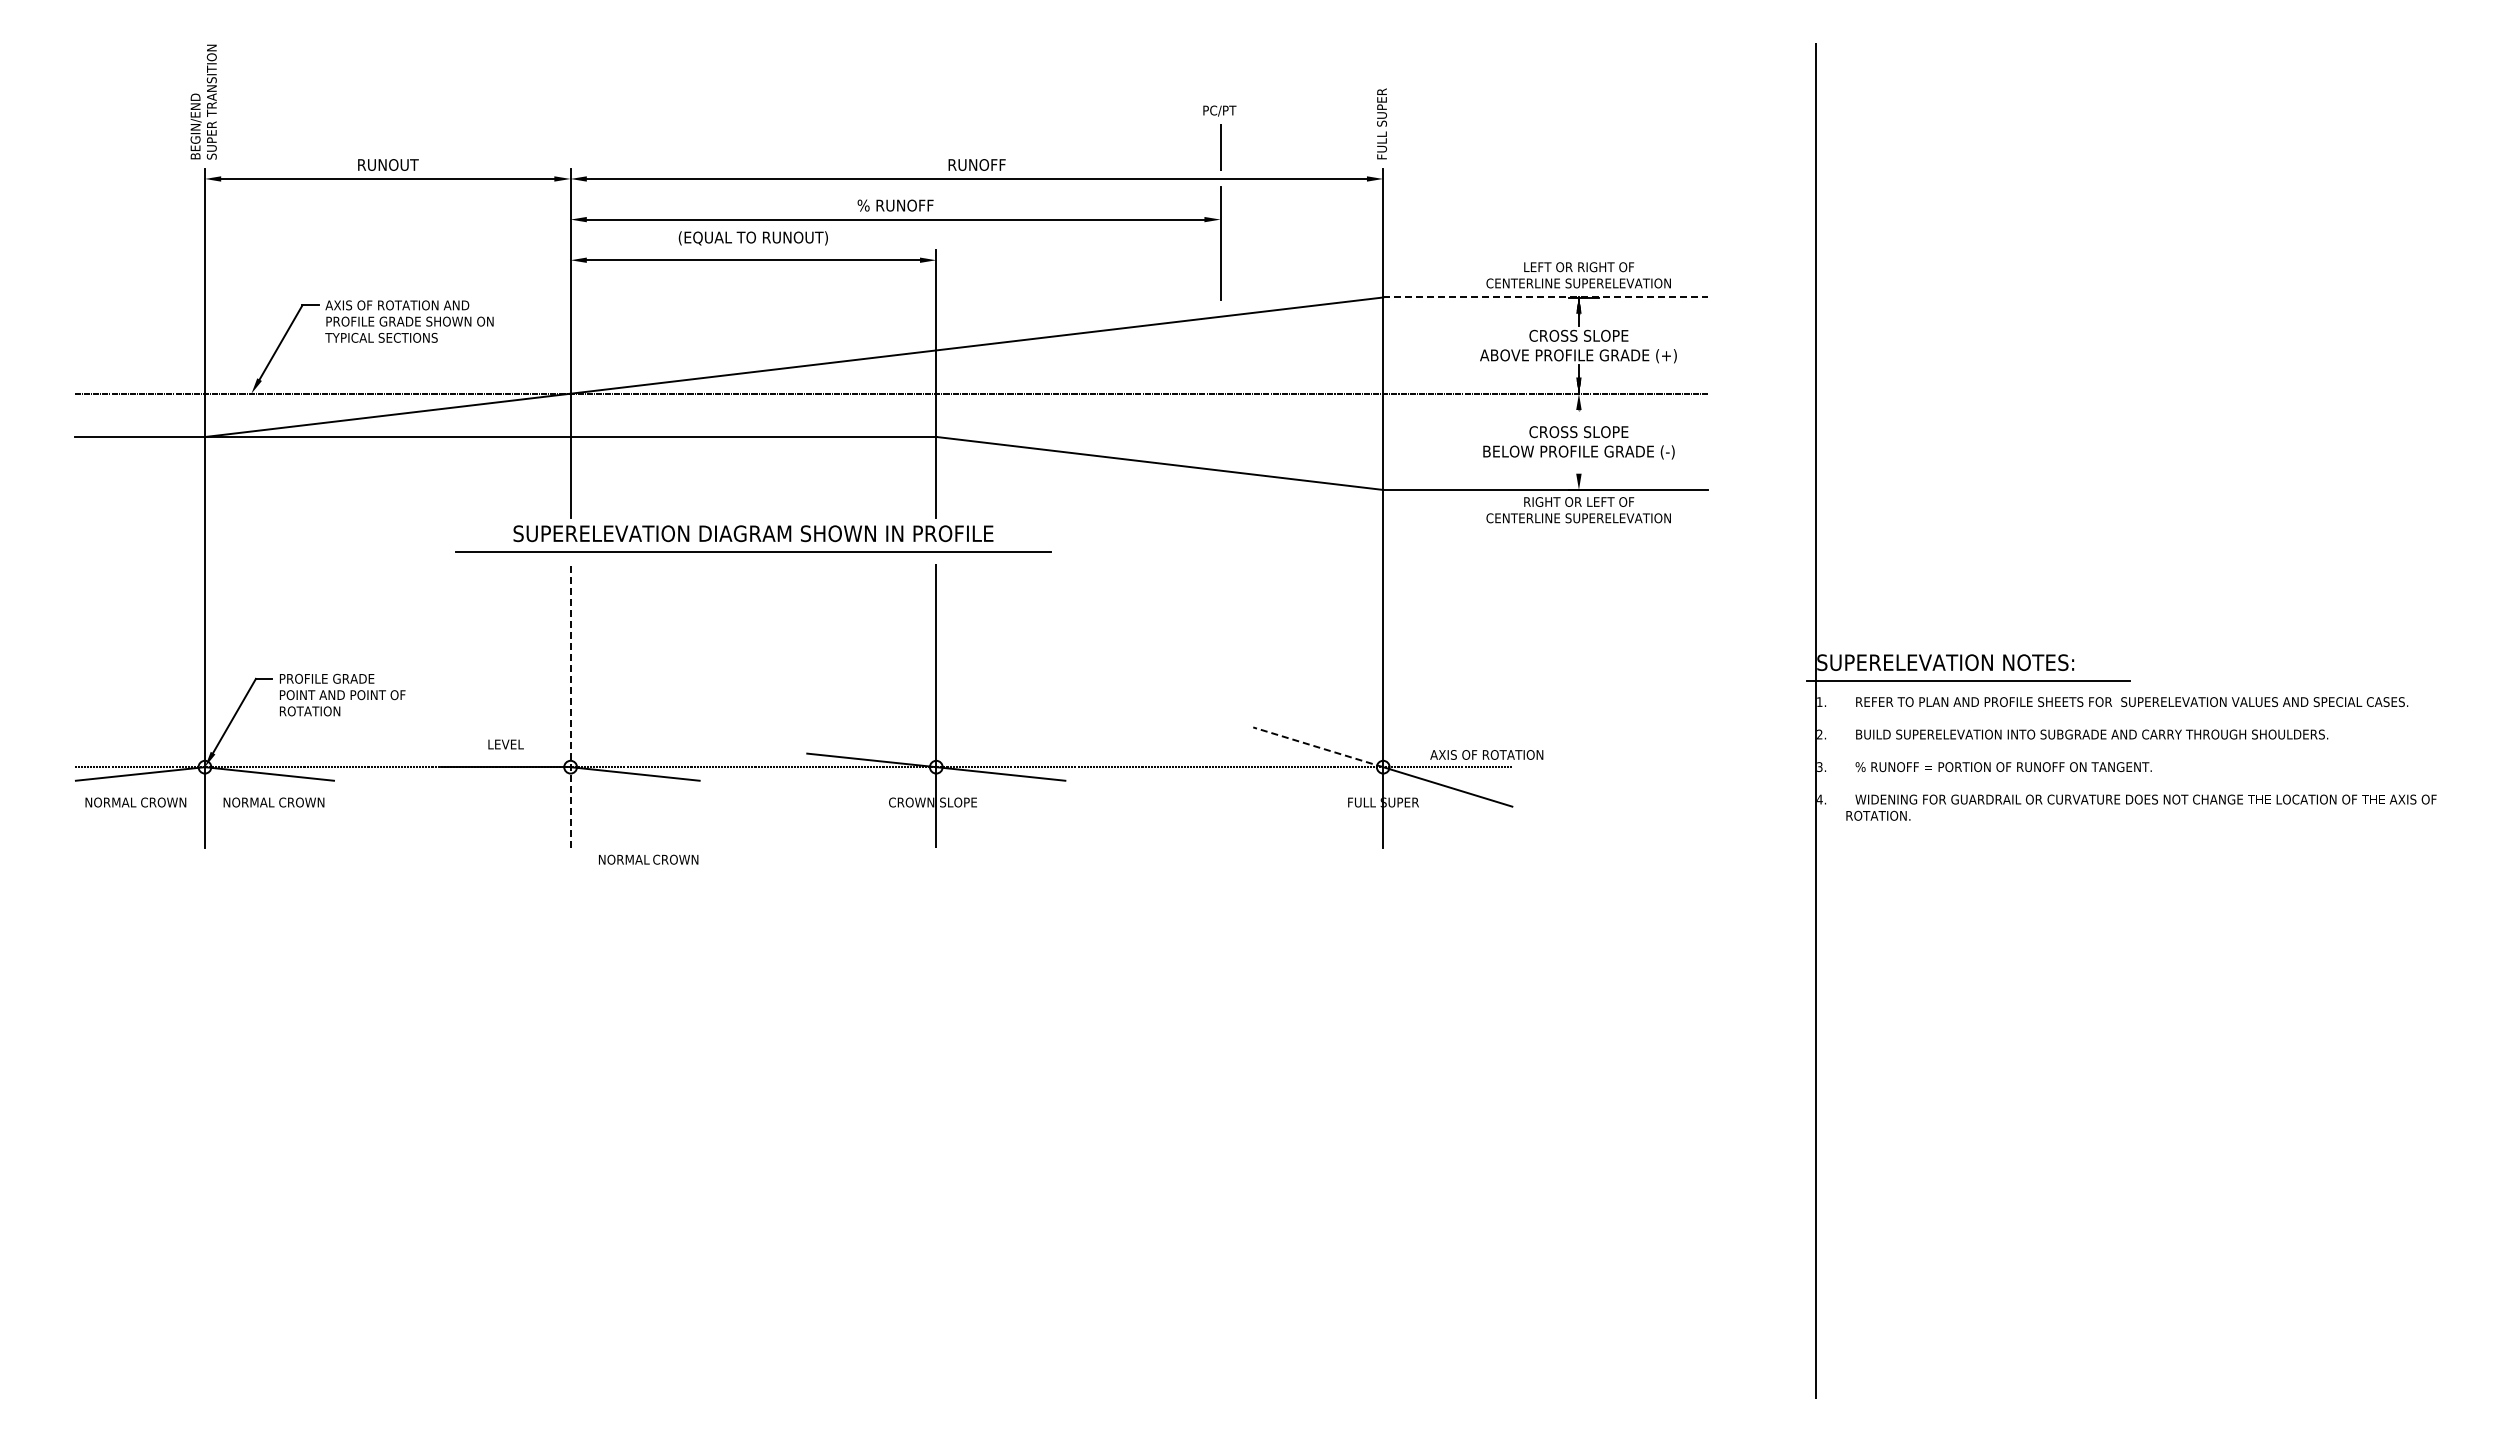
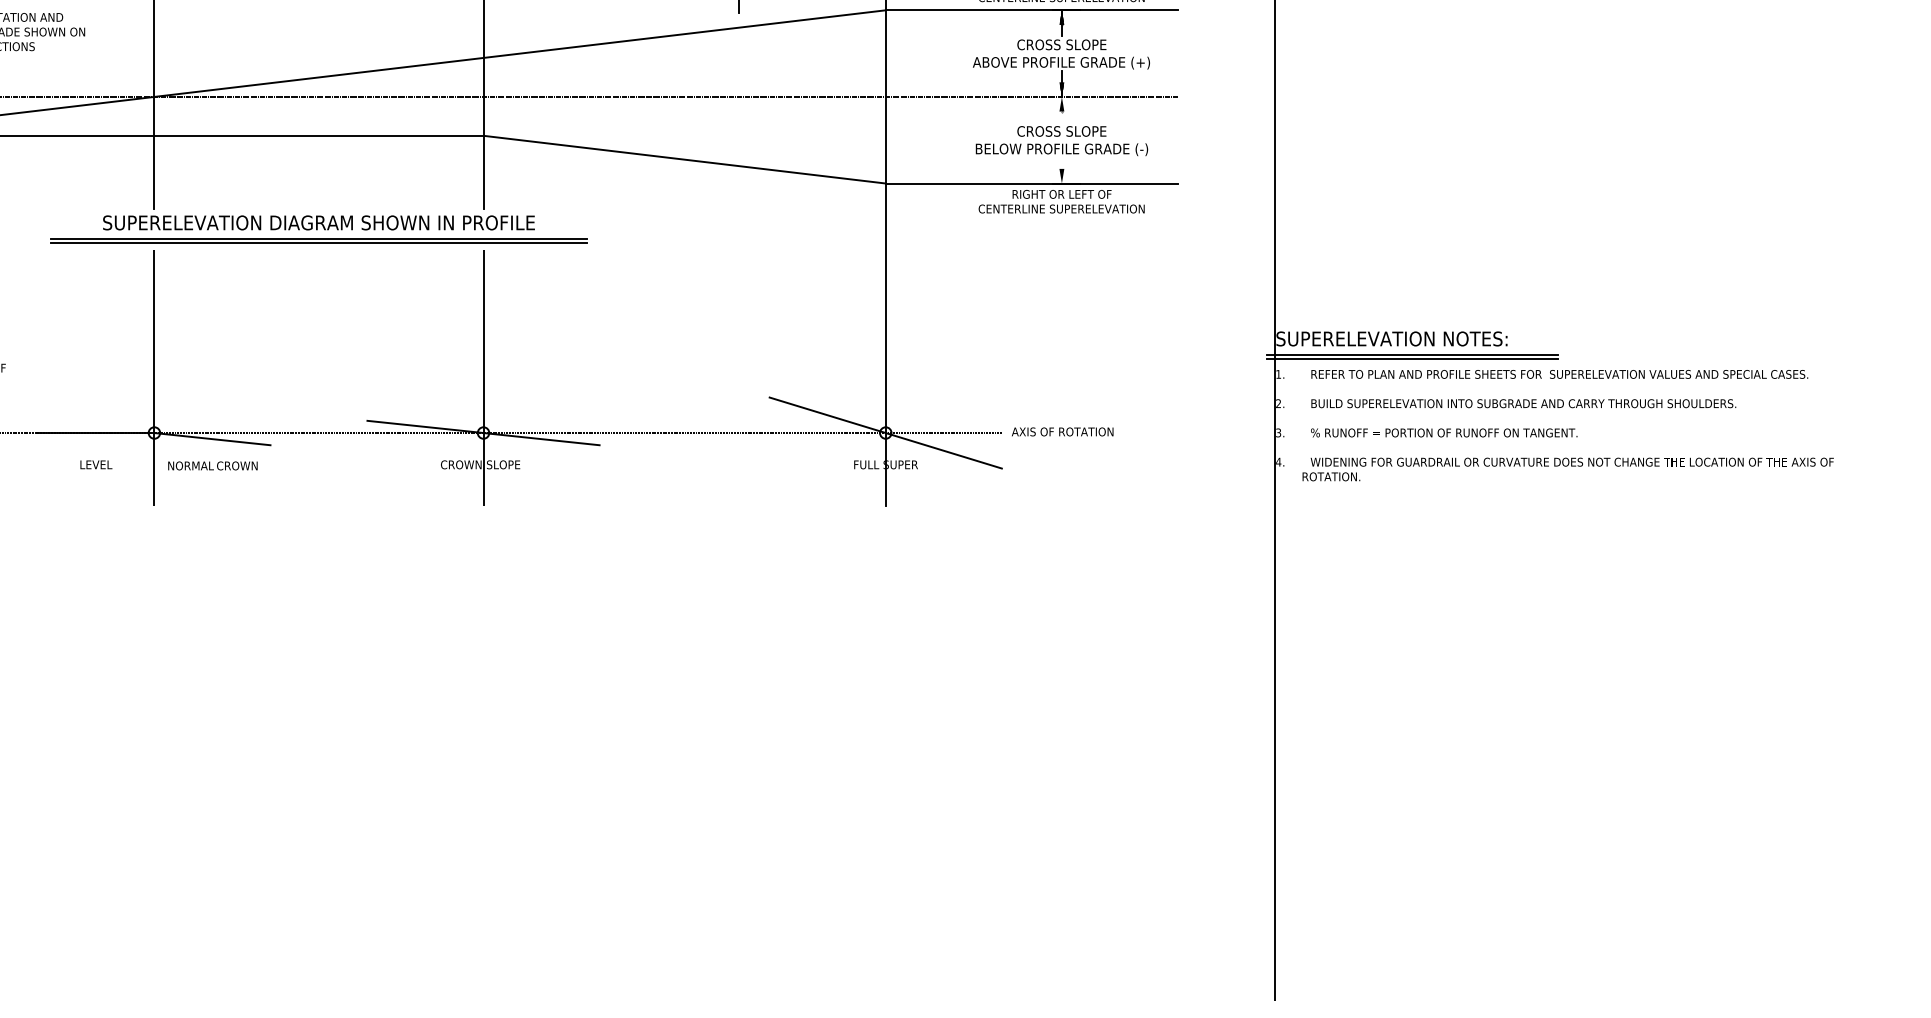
line: (1545, 297) -> (1031, 10), dashed -> solid
line: (753, 556) -> (319, 243), added
line: (1968, 685) -> (1412, 359), added
line: (570, 705) -> (154, 377), dashed -> solid
text: (505, 744) -> (95, 464), moved
line: (1318, 747) -> (827, 415), dashed -> solid
text: (1486, 754) -> (1062, 431), moved
text: (648, 859) -> (212, 465), moved

